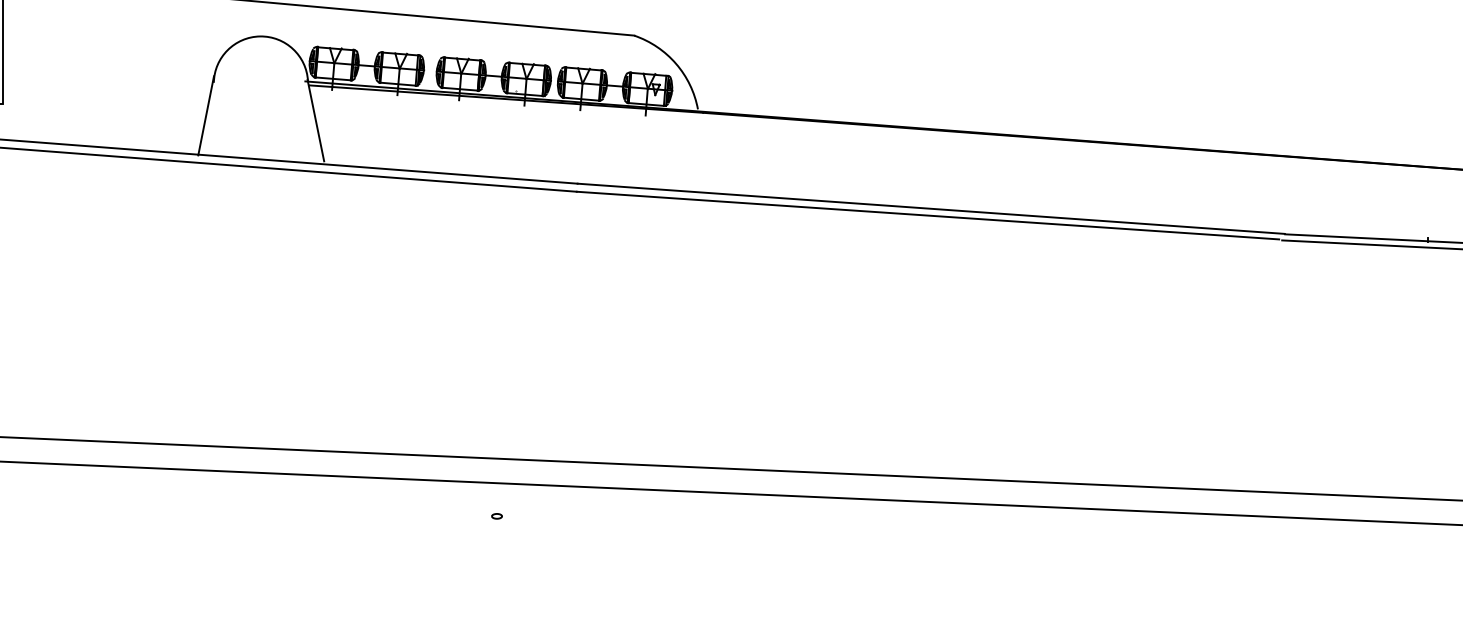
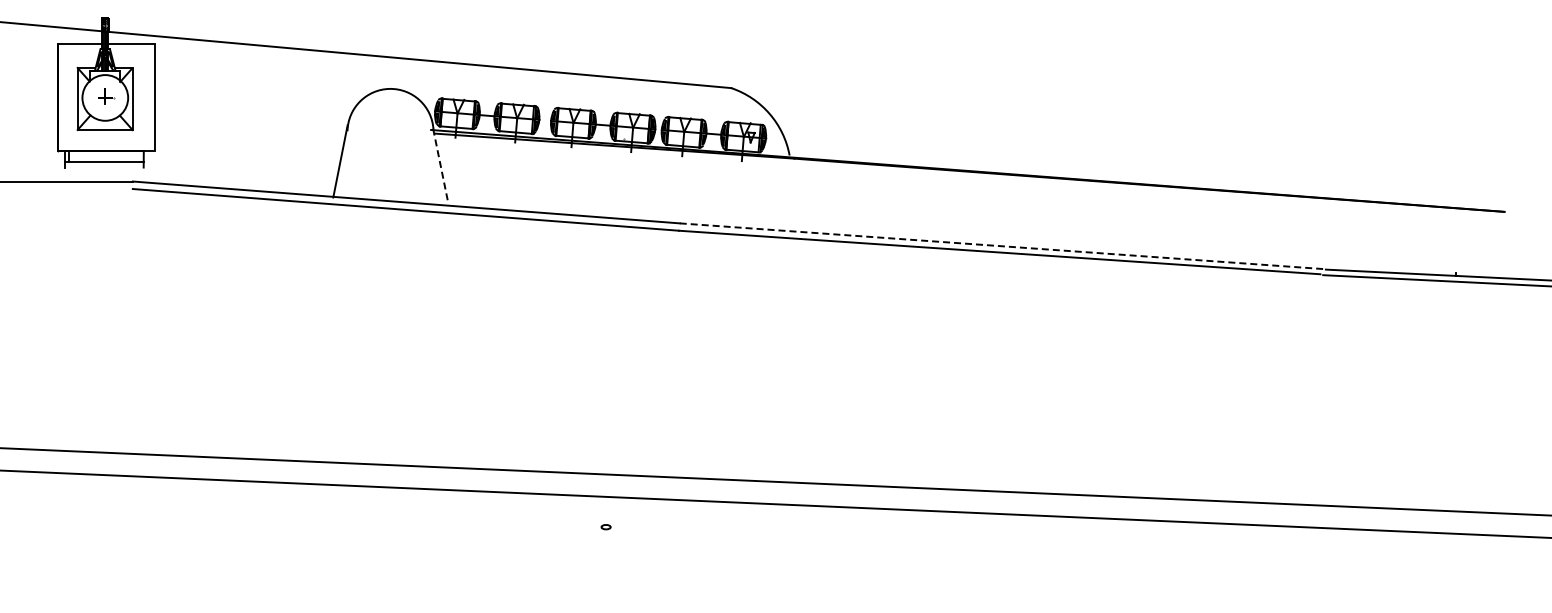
line: (315, 120) -> (440, 165), solid -> dashed
line: (931, 209) -> (1002, 246), solid -> dashed

